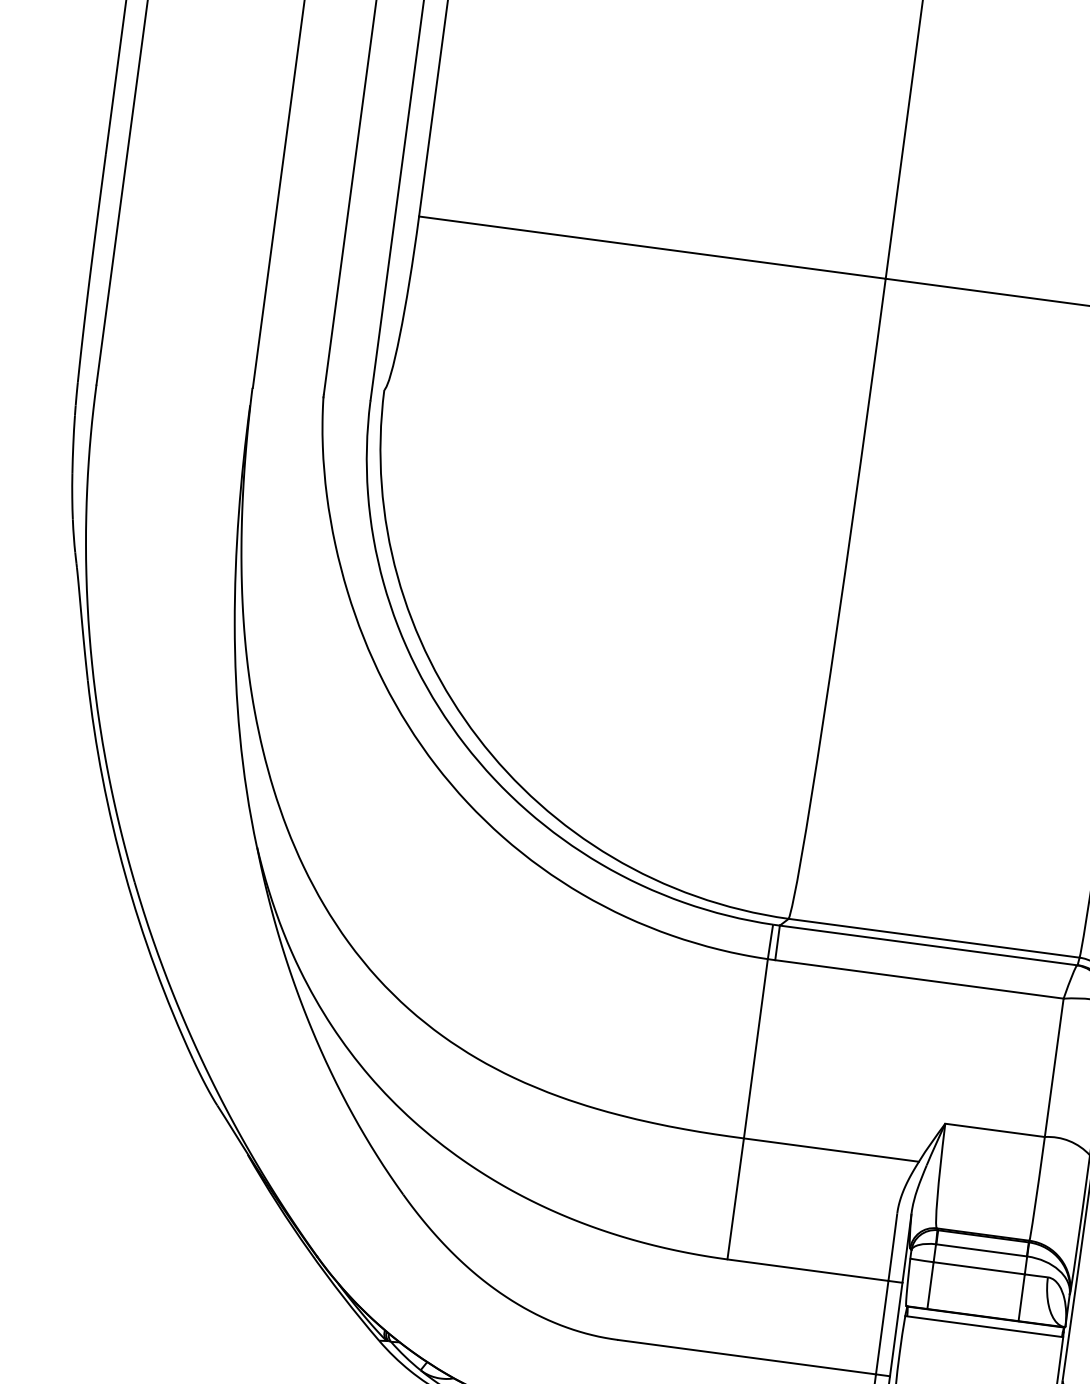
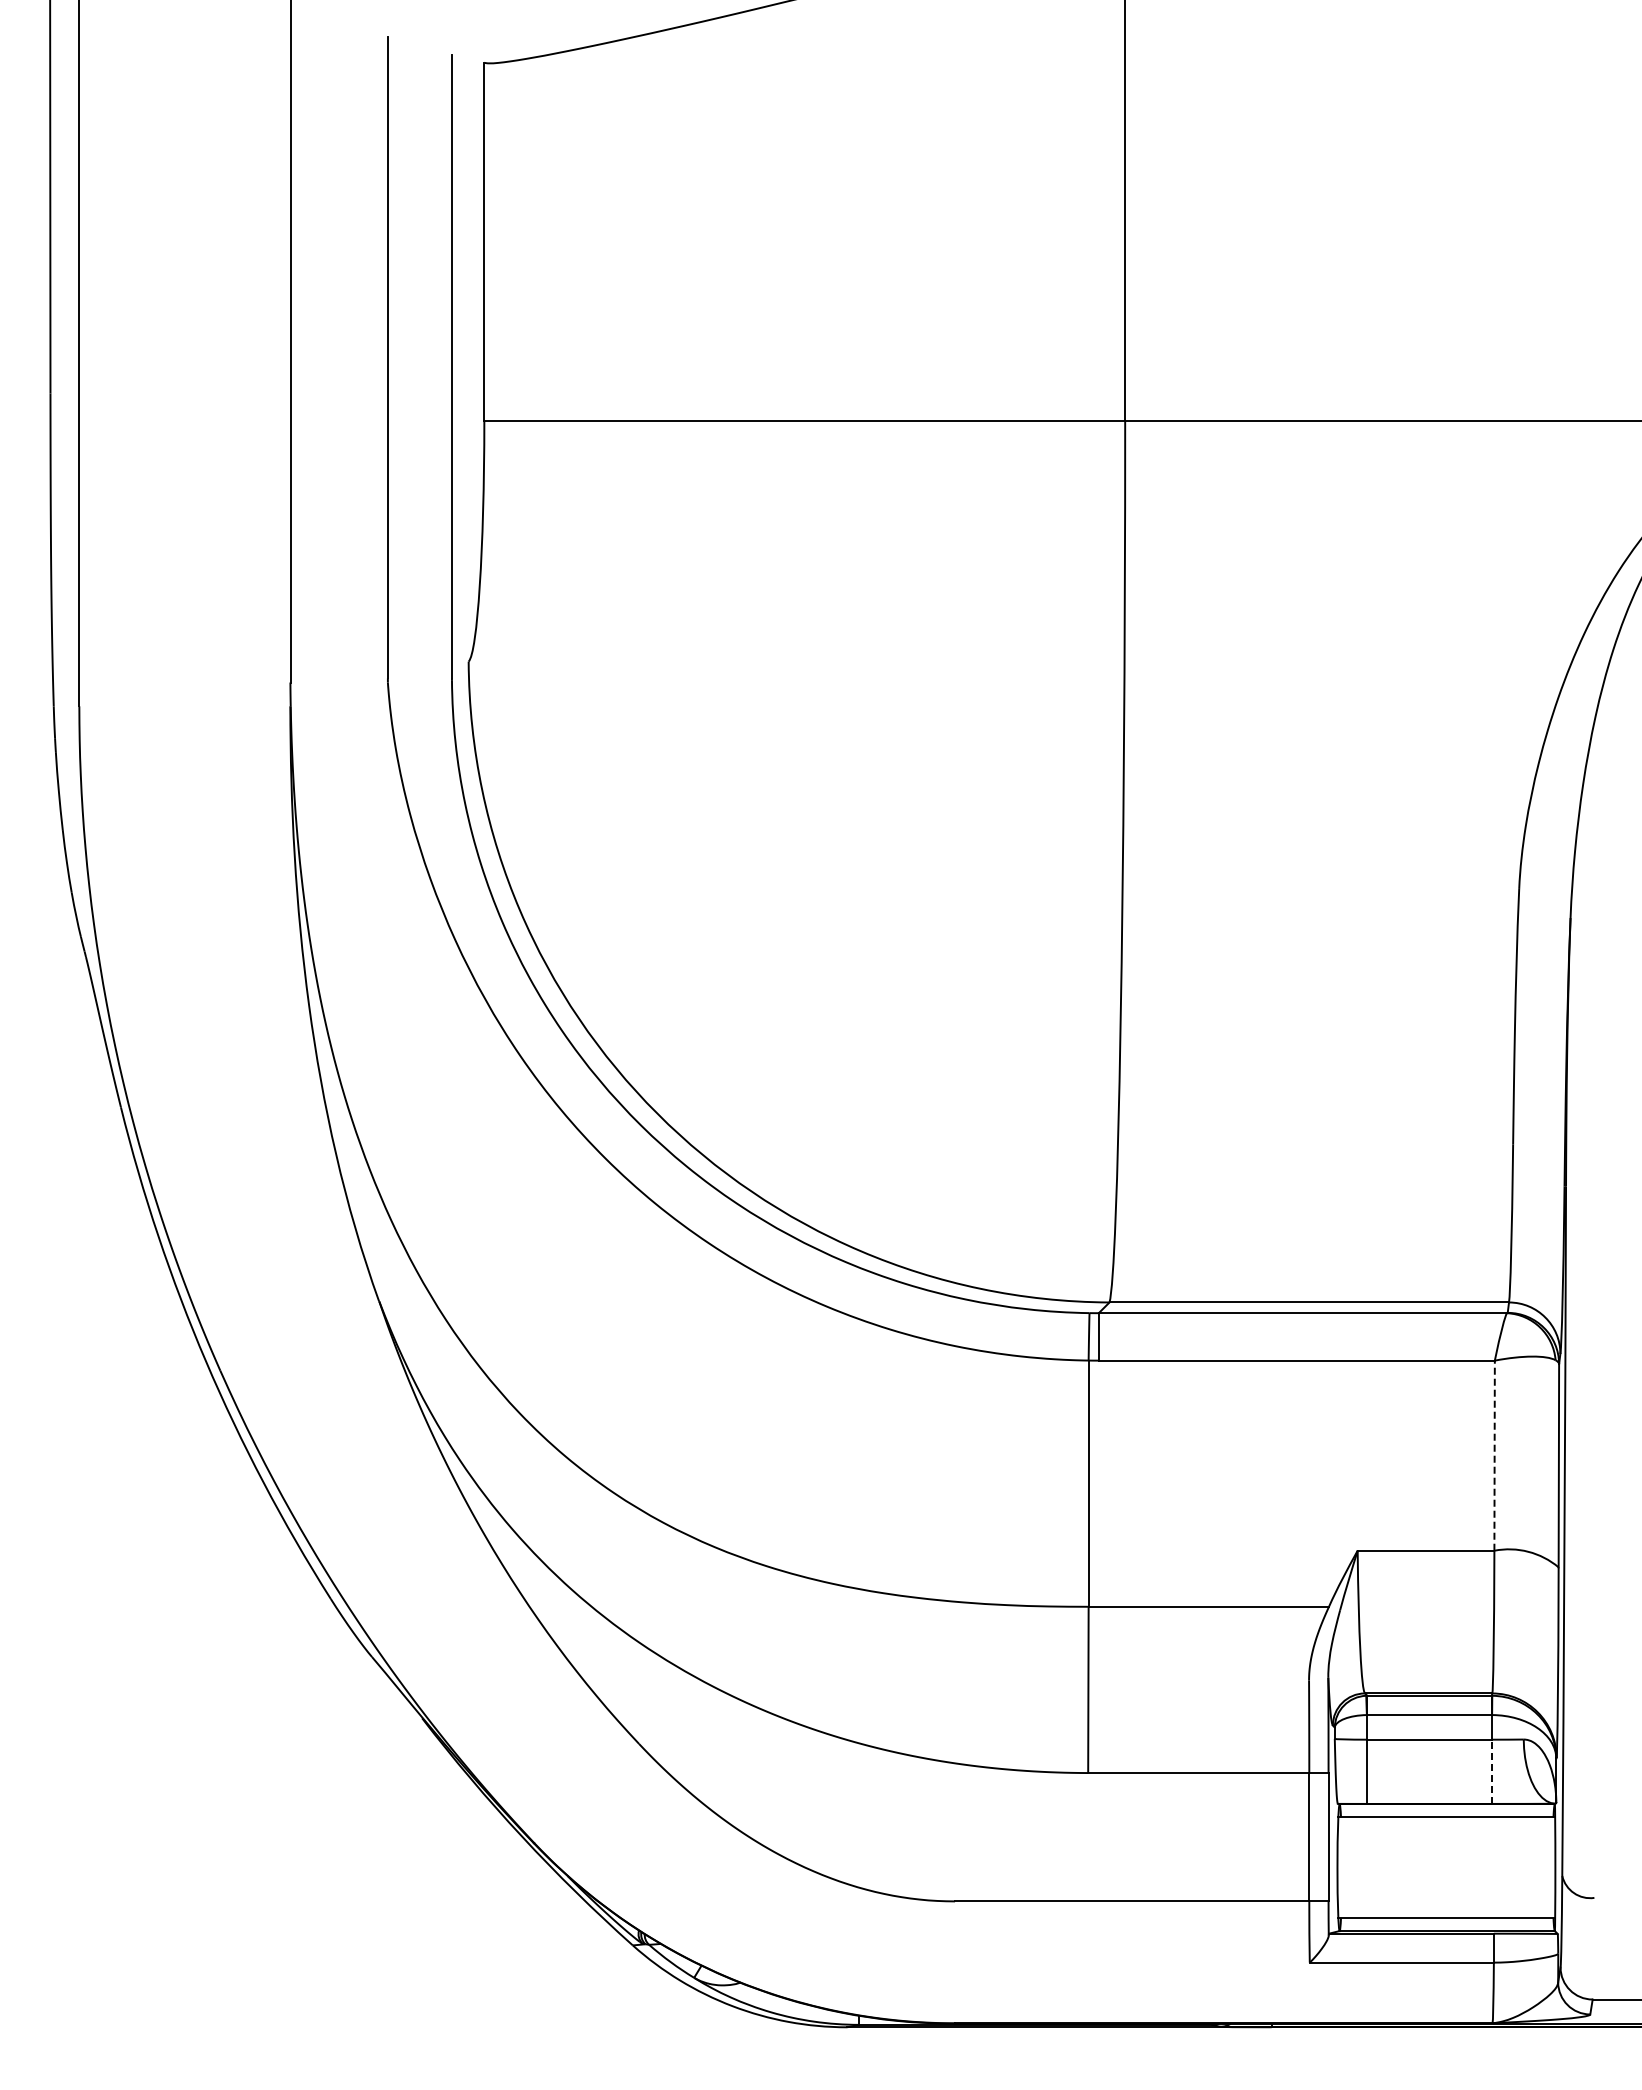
line: (1054, 1067) -> (1494, 1455), solid -> dashed
line: (1022, 1297) -> (1492, 1771), solid -> dashed

